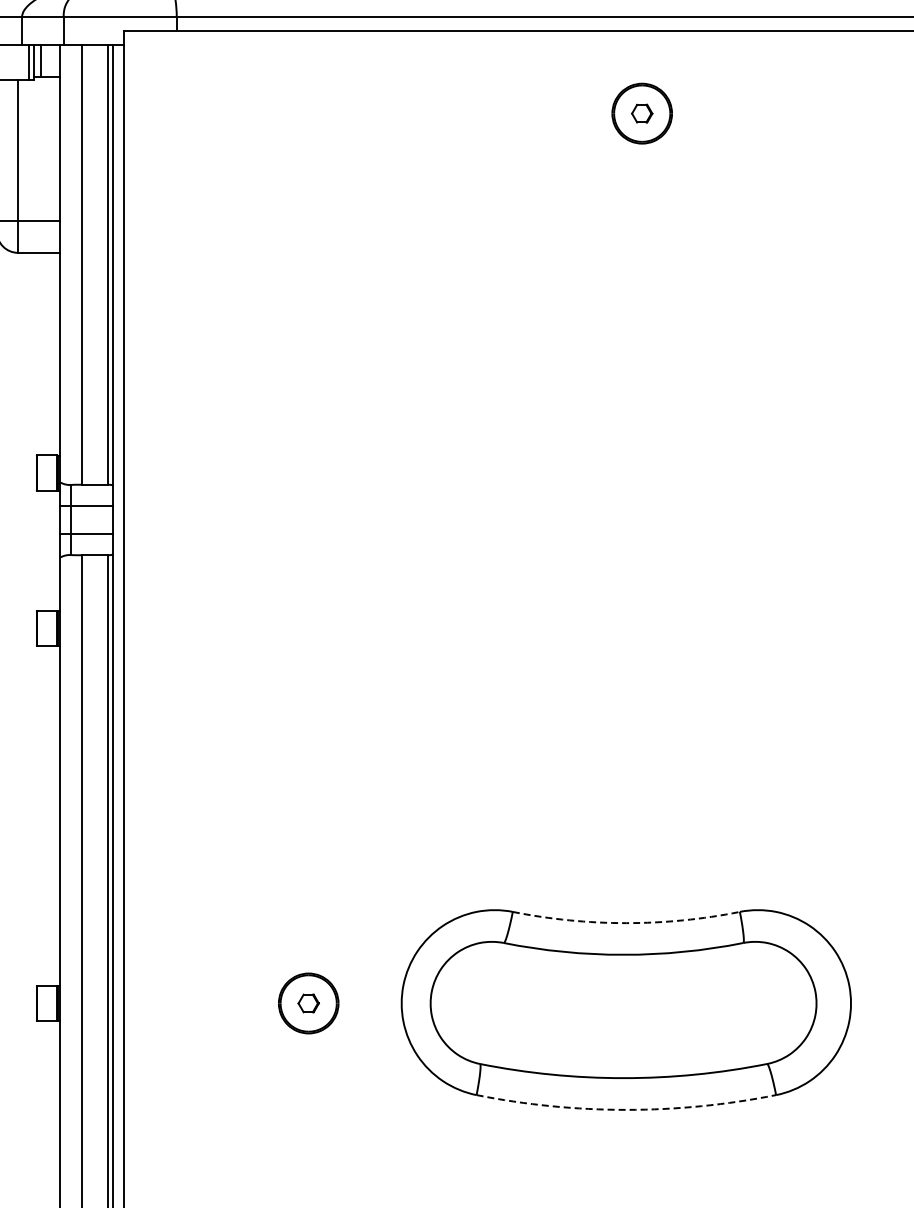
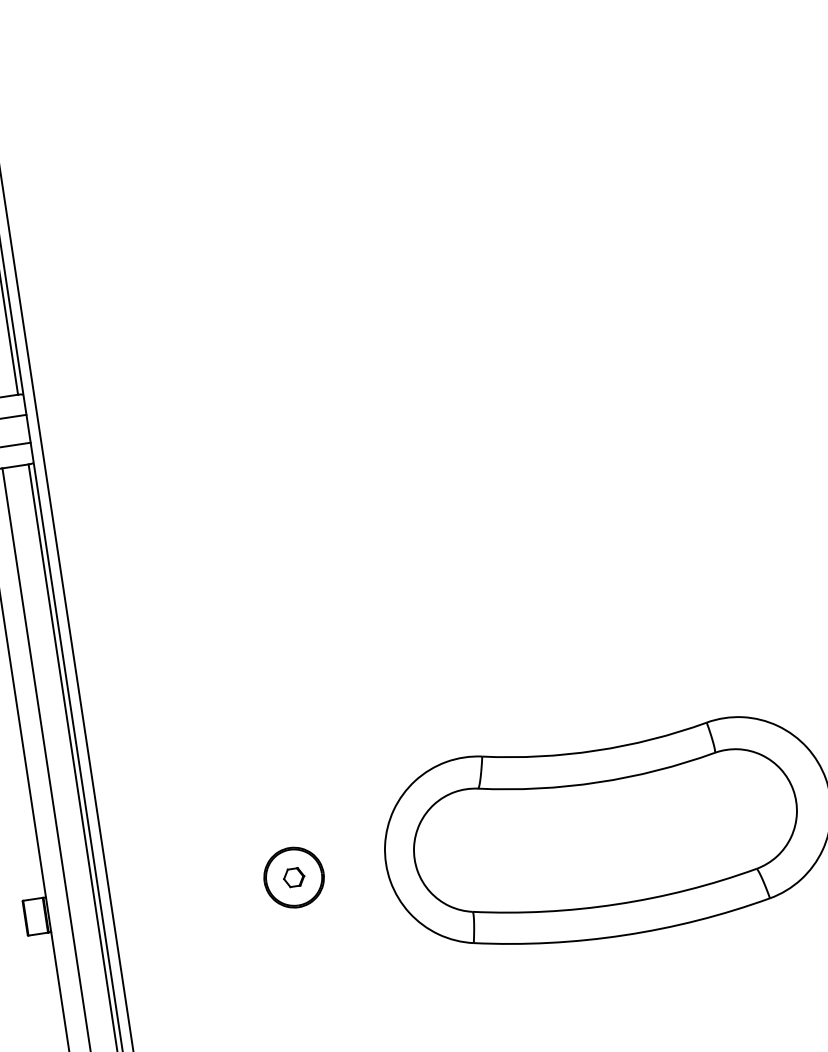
arc: (626, 923) -> (596, 751), dashed -> solid
arc: (626, 1109) -> (624, 934), dashed -> solid

